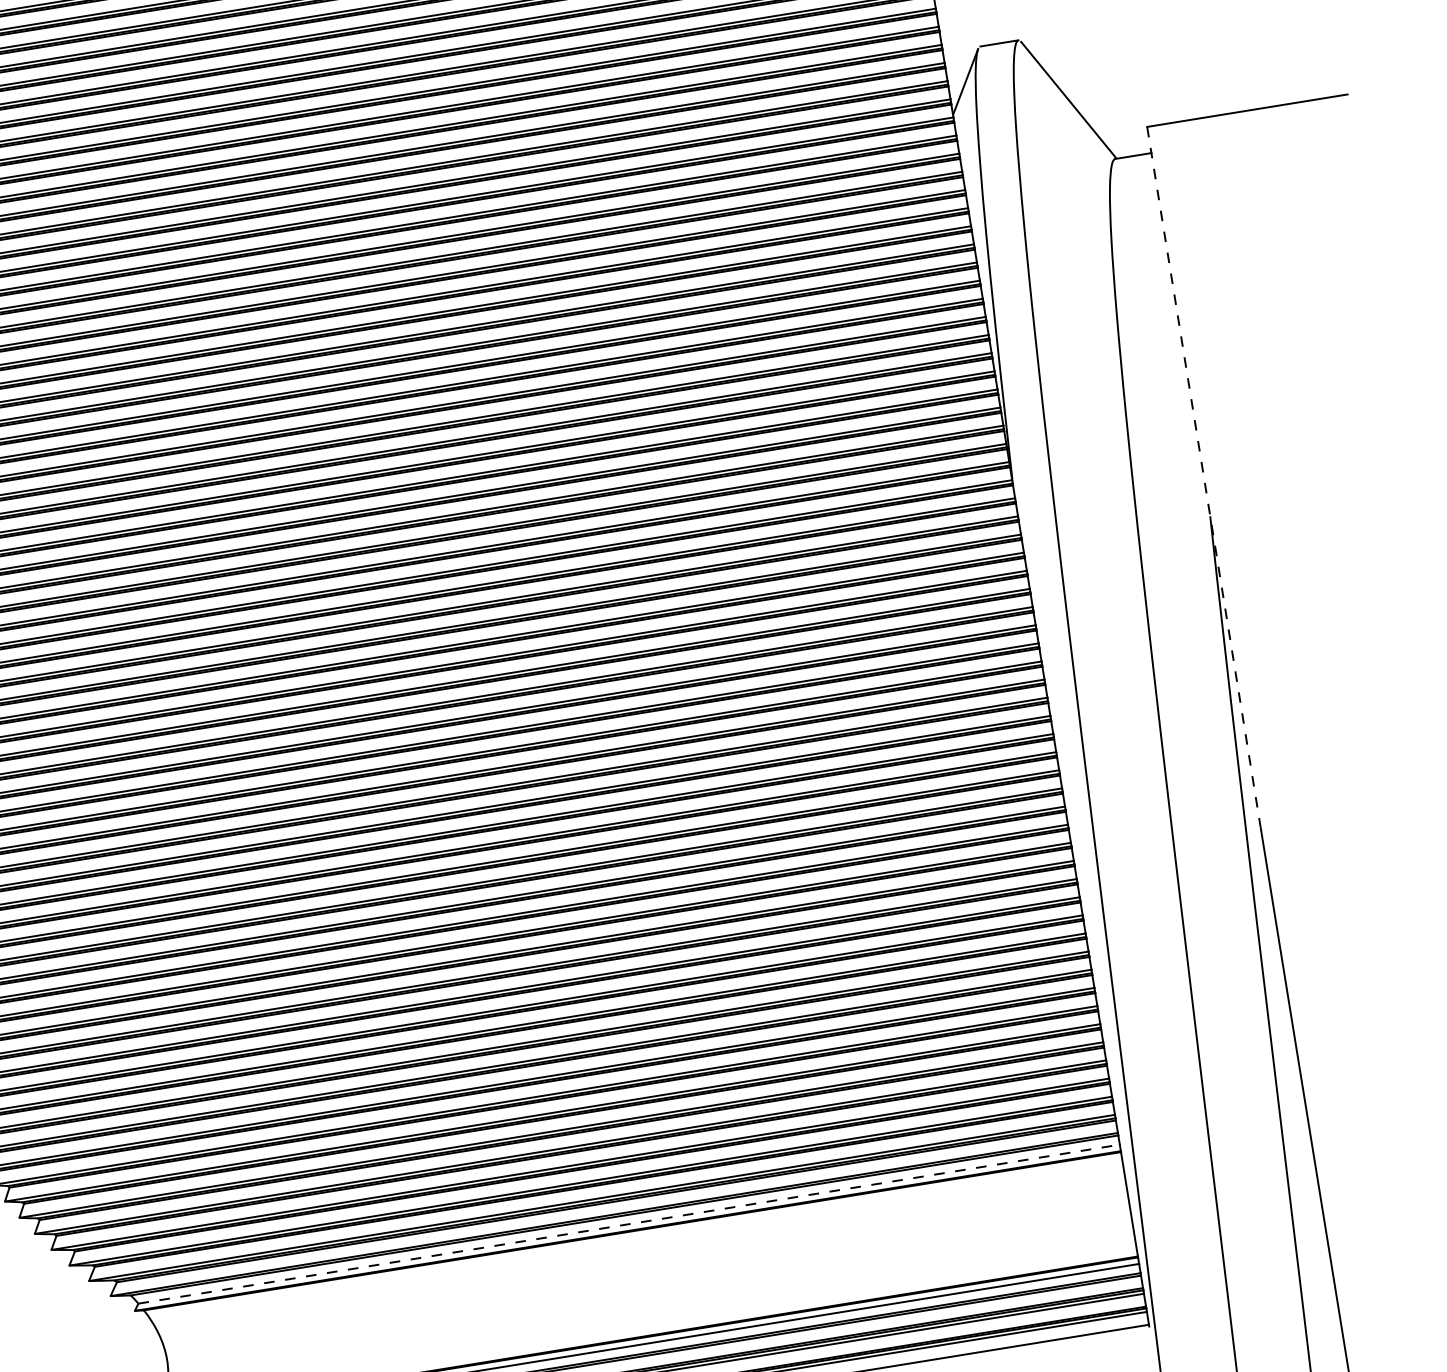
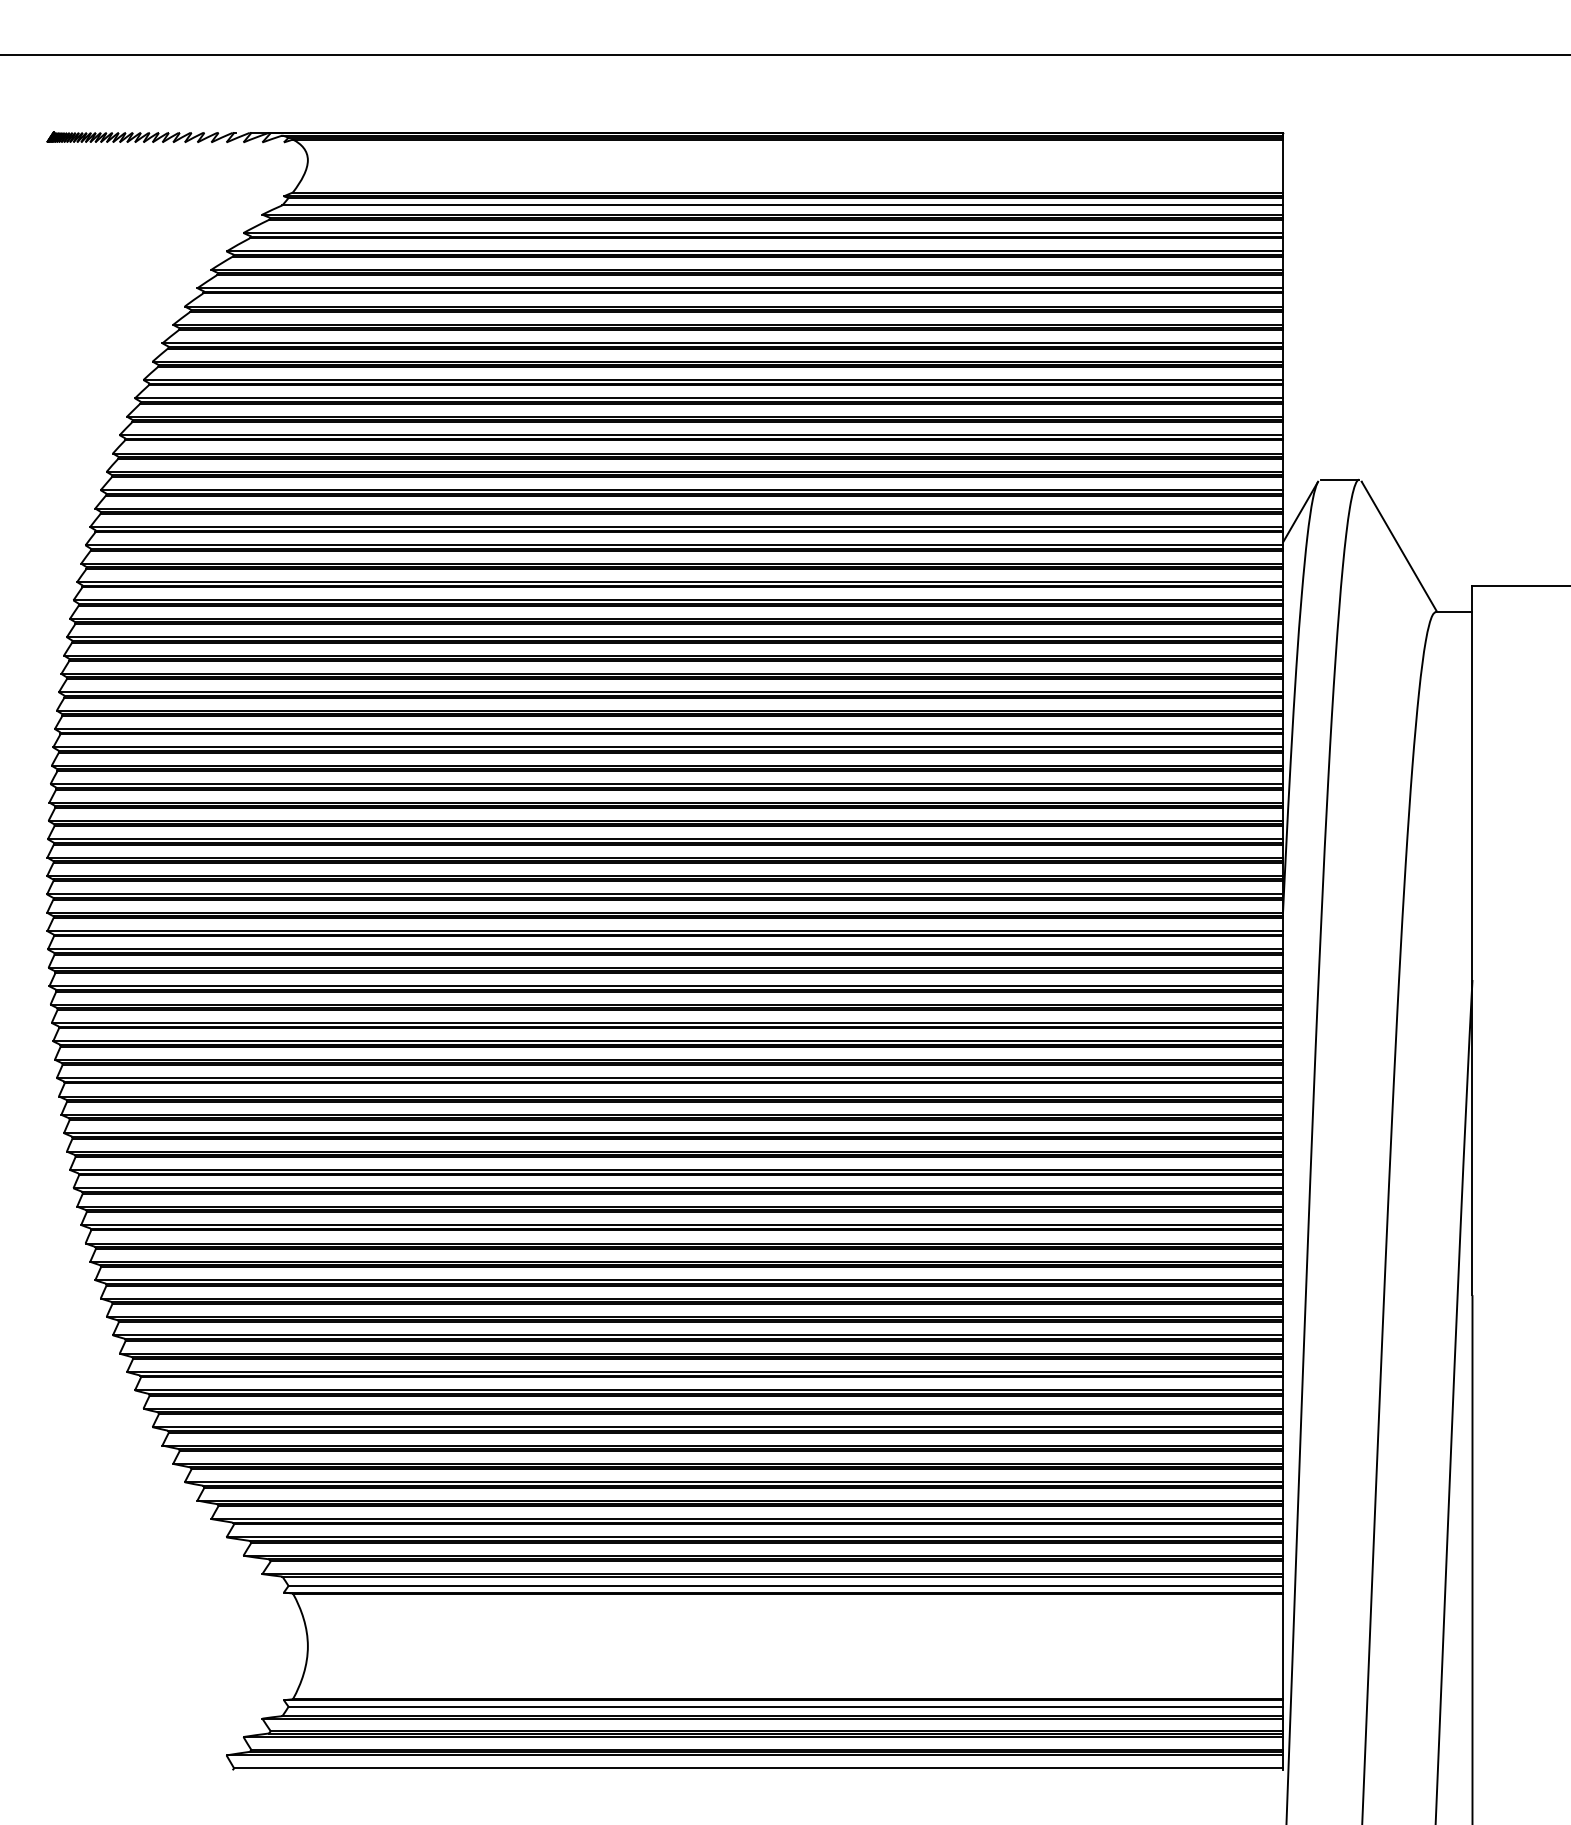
line: (1203, 477) -> (1472, 940), dashed -> solid
line: (629, 1223) -> (786, 1585), dashed -> solid

